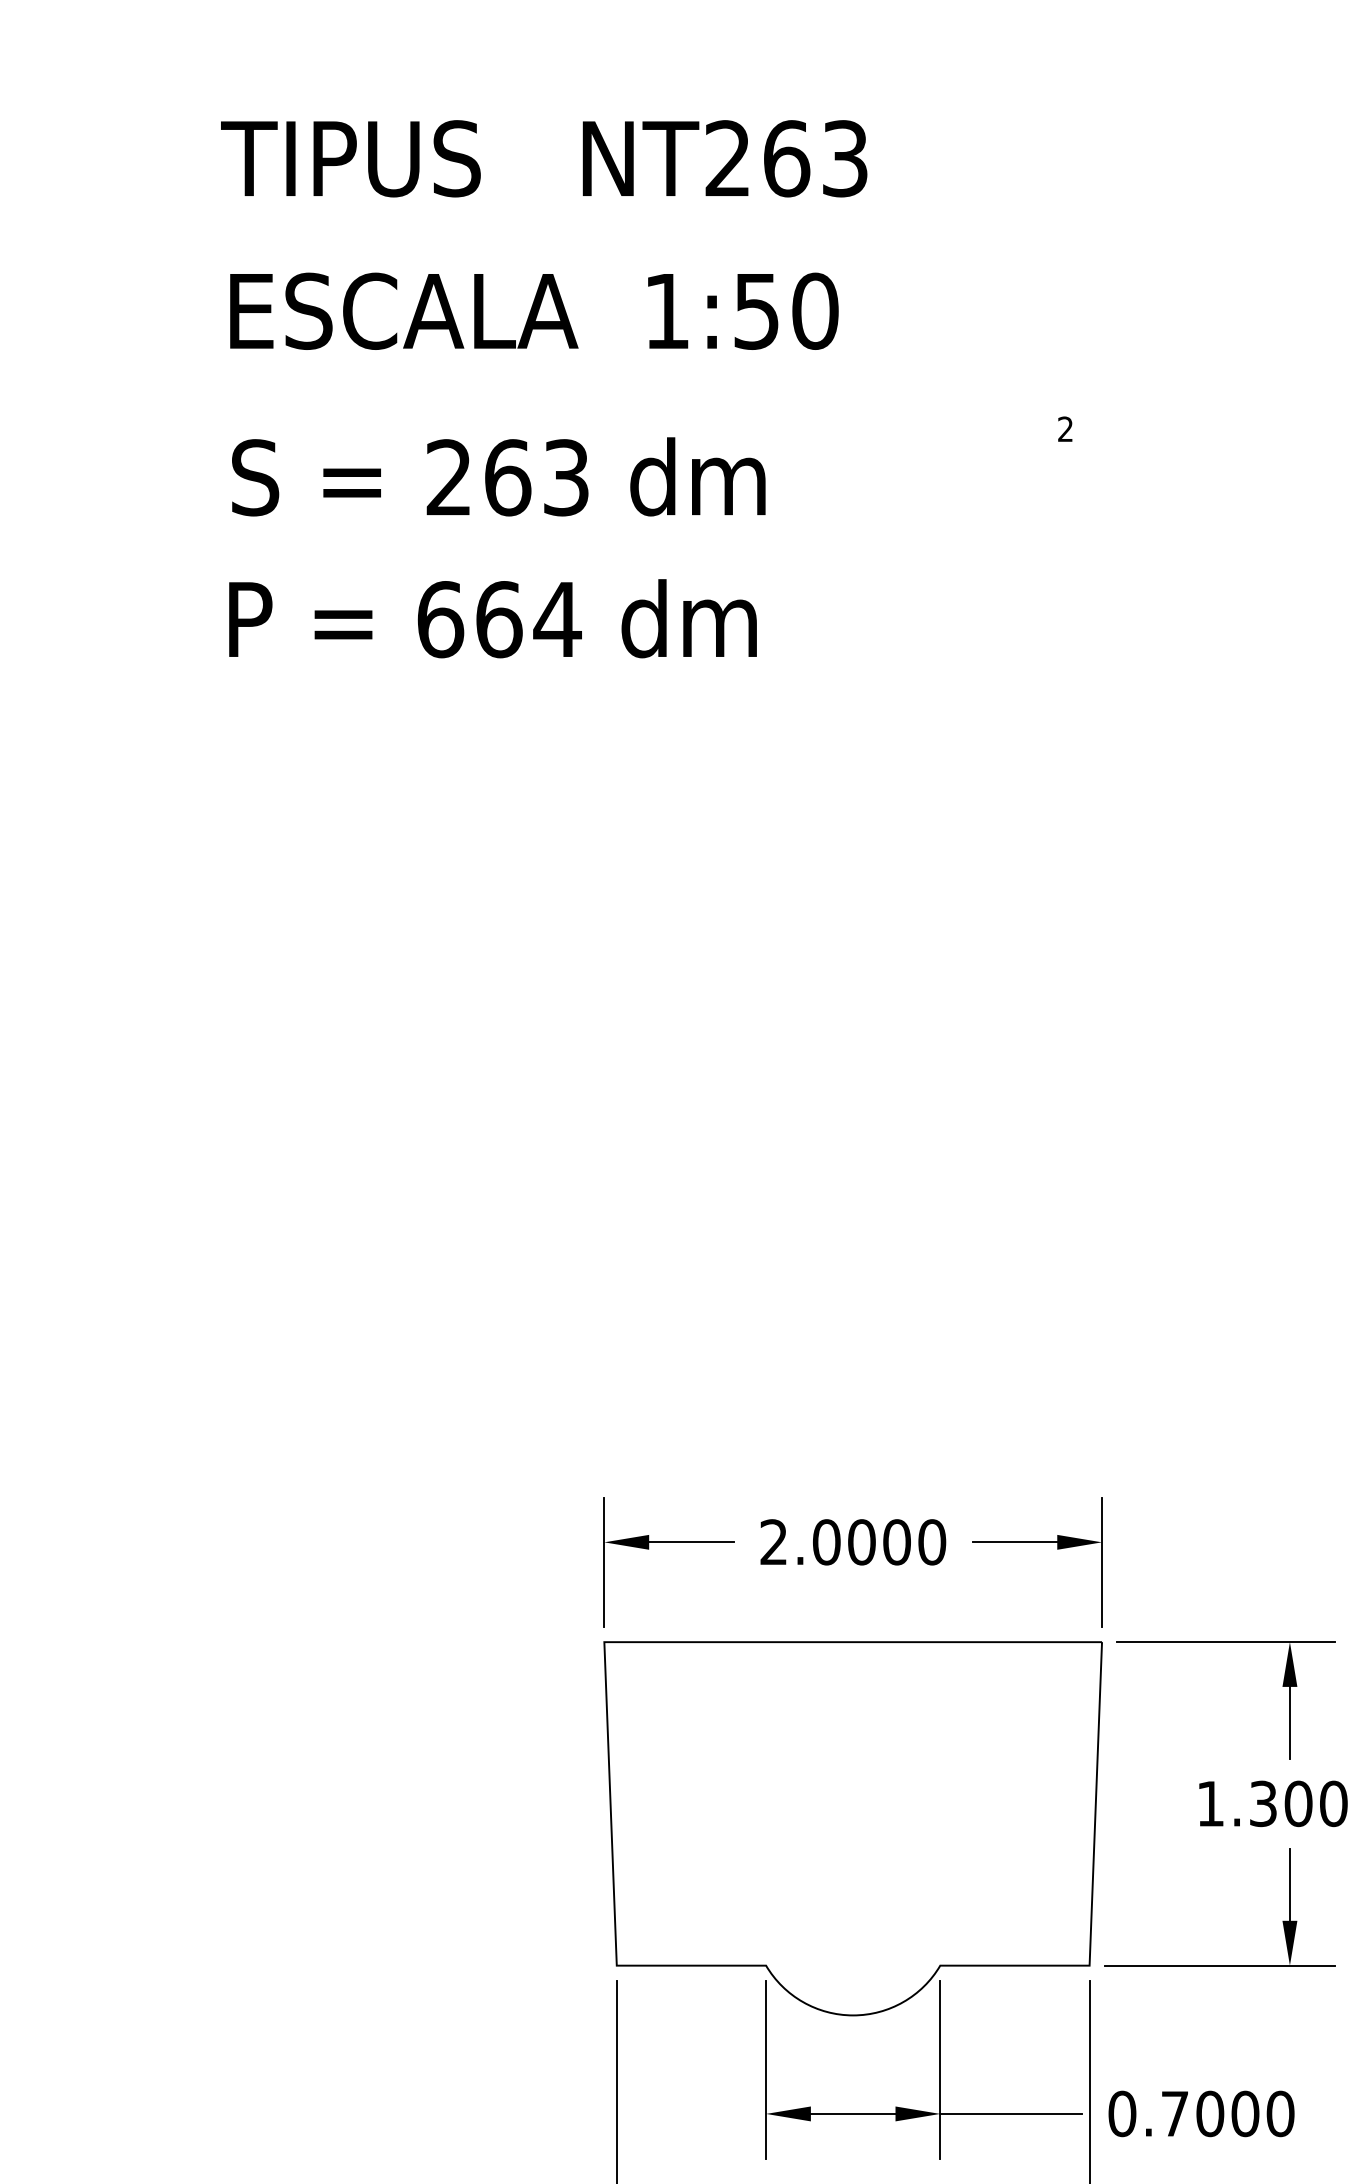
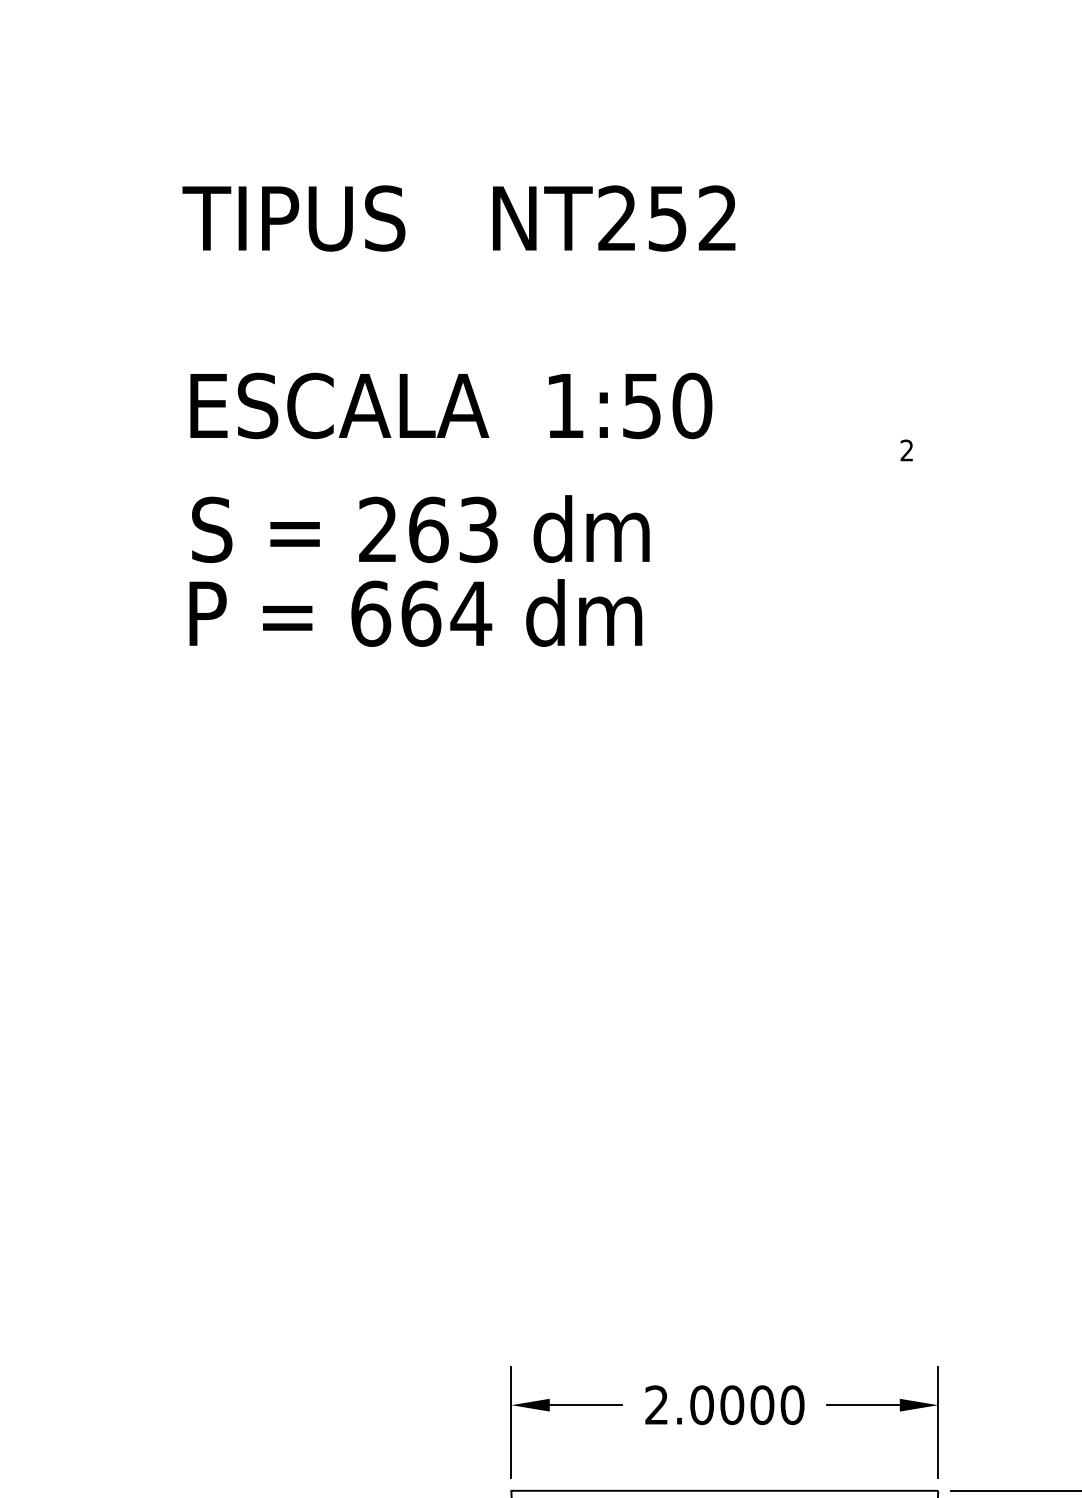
text: (815, 158) -> (692, 218), NT263 -> NT252
text: (534, 310) -> (451, 405), moved
text: (498, 476) -> (420, 528), moved

